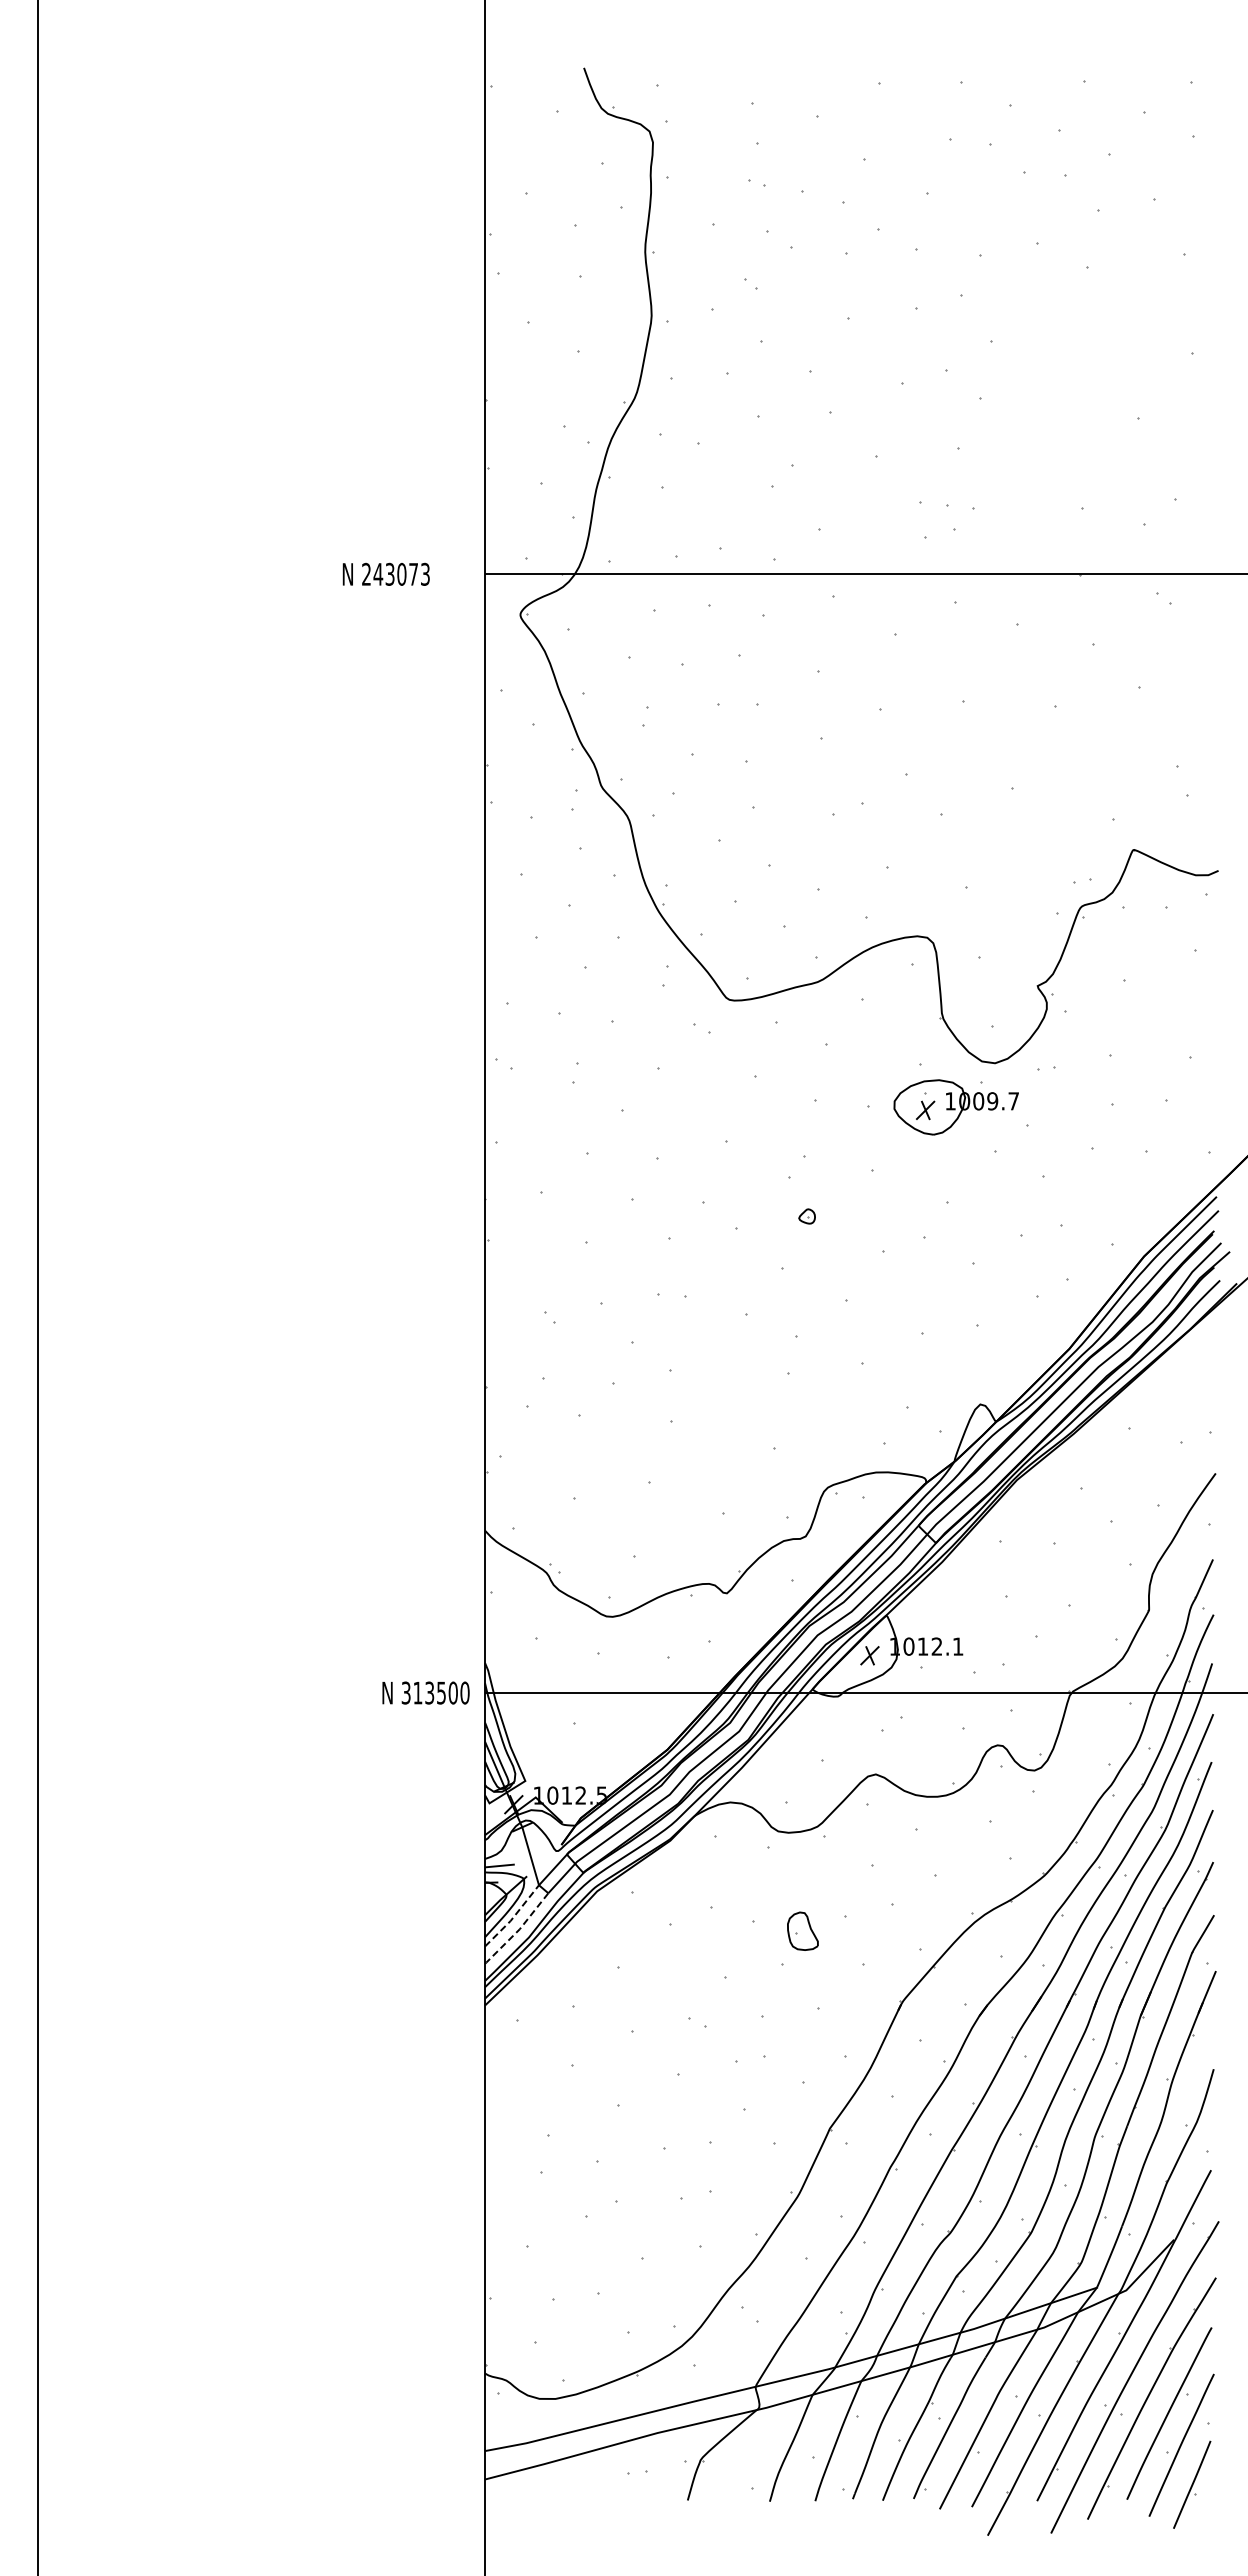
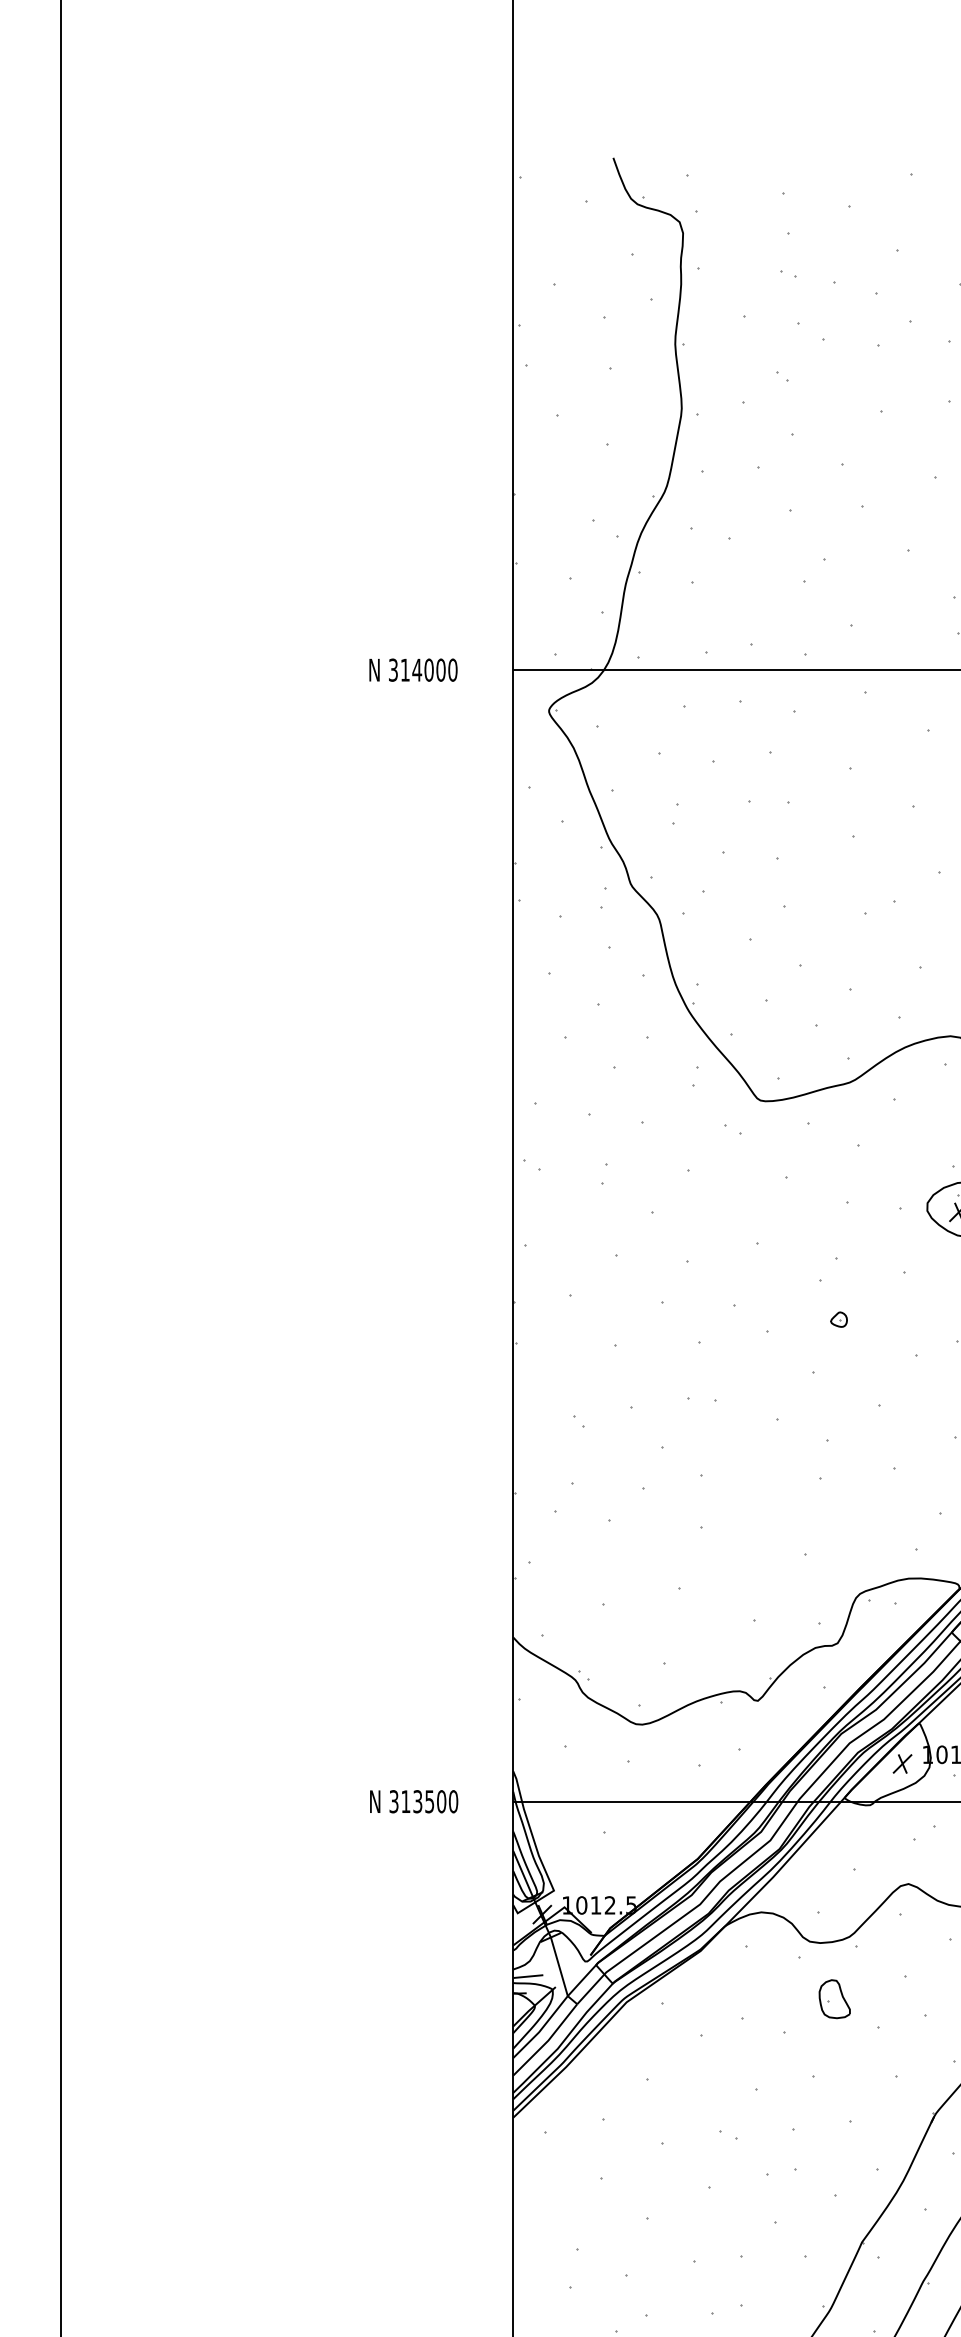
text: (396, 573) -> (423, 669), 243073 -> 314000
text: (425, 1692) -> (413, 1801), moved
line: (513, 1917) -> (542, 2028), dashed -> solid
line: (518, 1930) -> (547, 2041), dashed -> solid
part: (802, 1930) -> (834, 1998), moved

